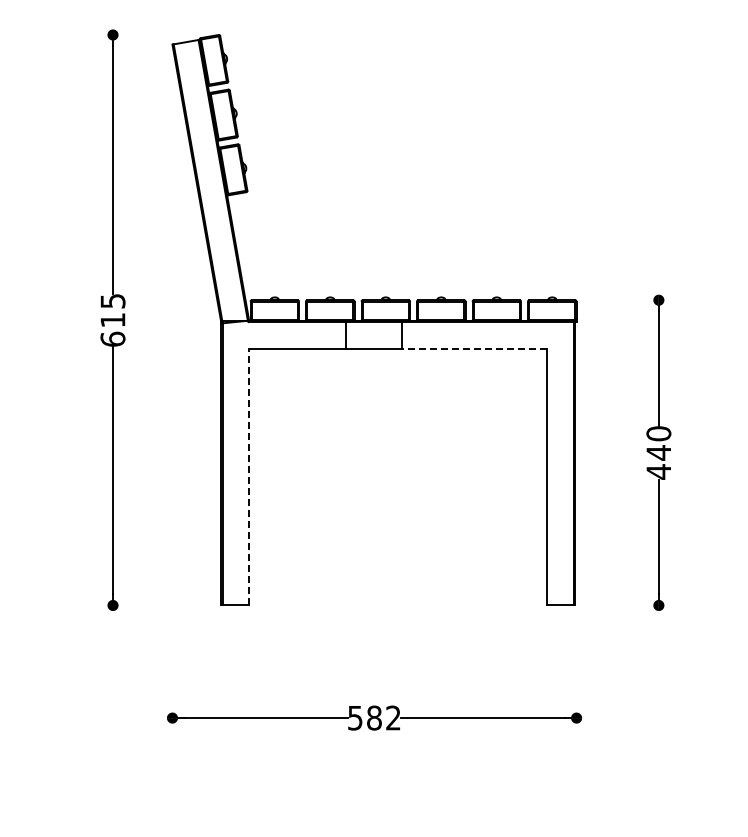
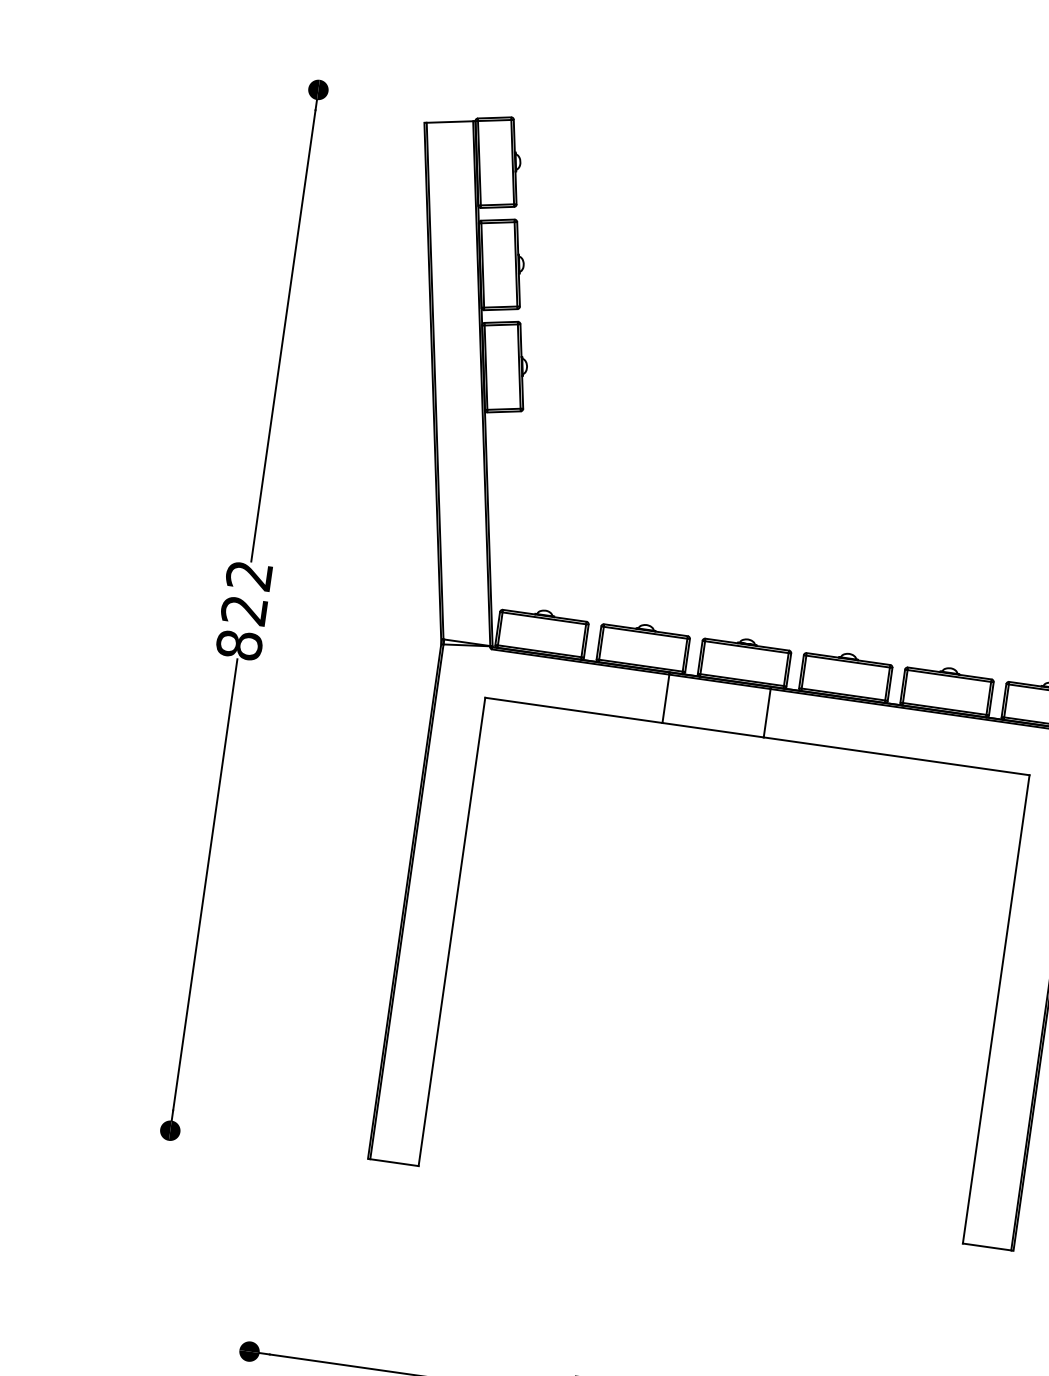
text: (112, 320) -> (243, 610), 615 -> 822
line: (474, 348) -> (896, 755), dashed -> solid
line: (249, 476) -> (452, 930), dashed -> solid

